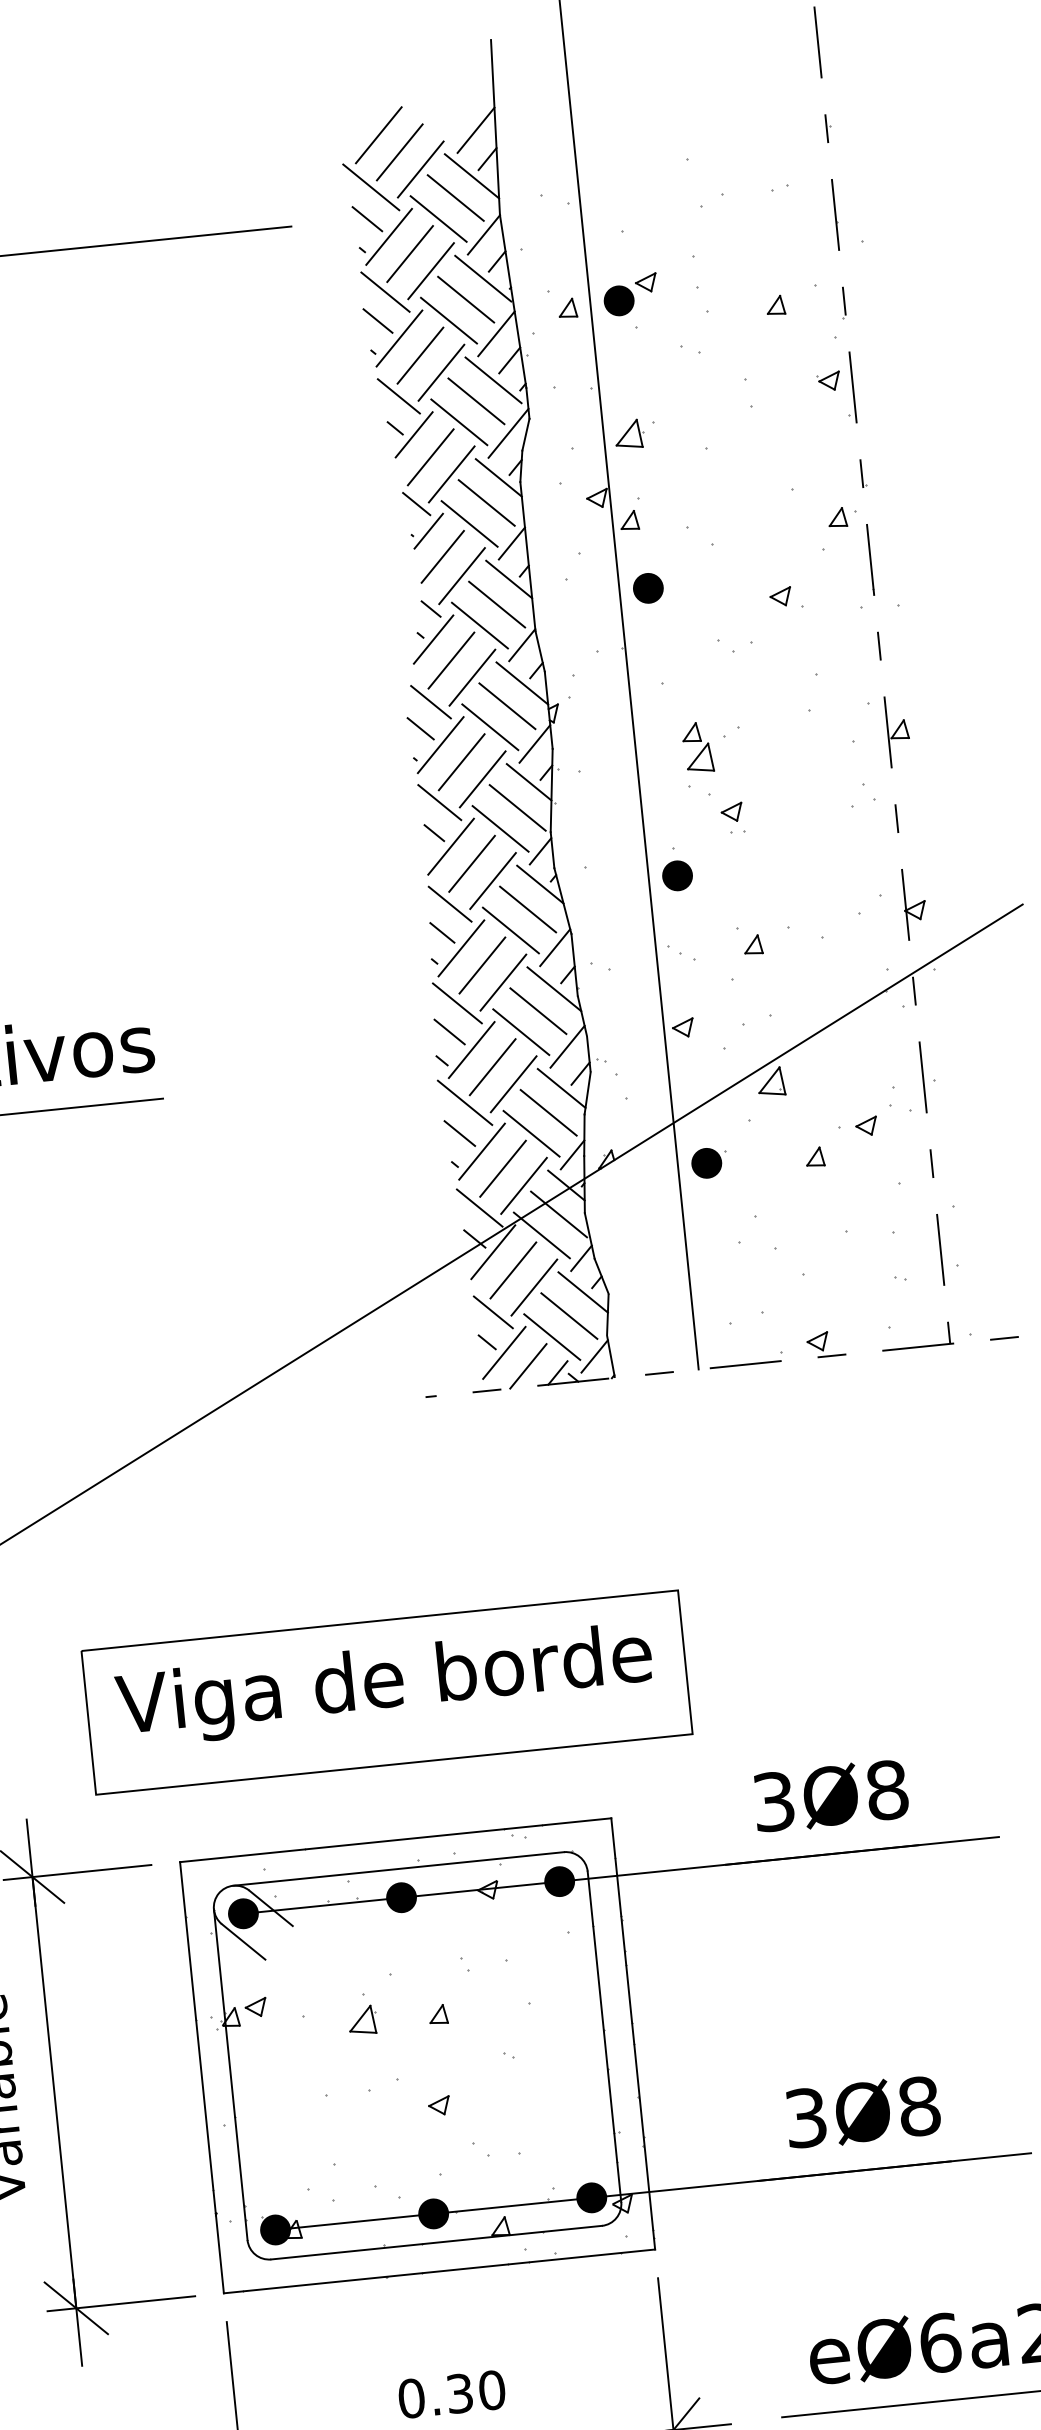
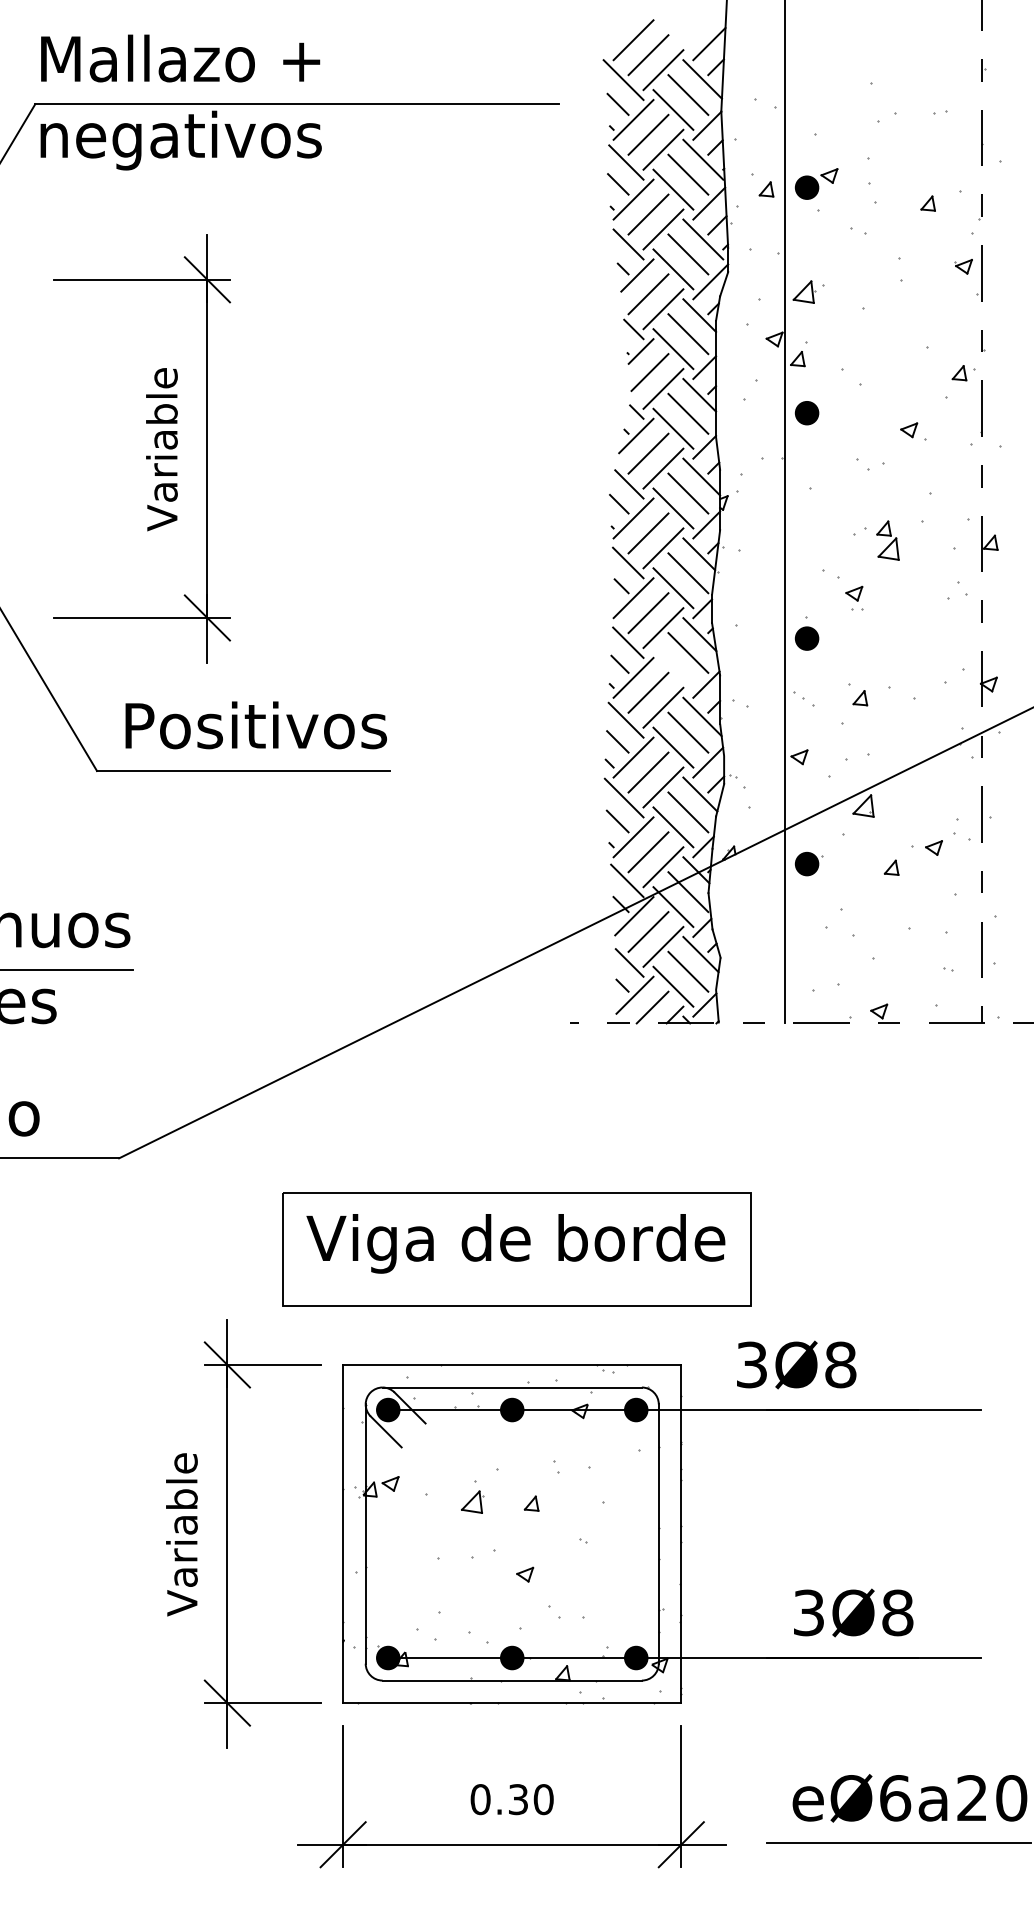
part: (697, 747) -> (887, 540), moved
line: (510, 929) -> (673, 667), removed
text: (830, 1795) -> (796, 1364), moved

